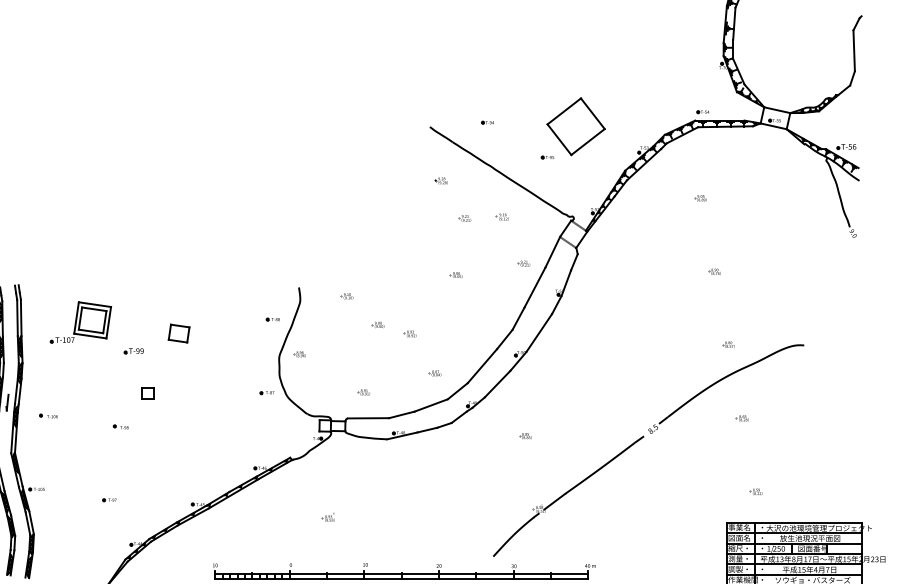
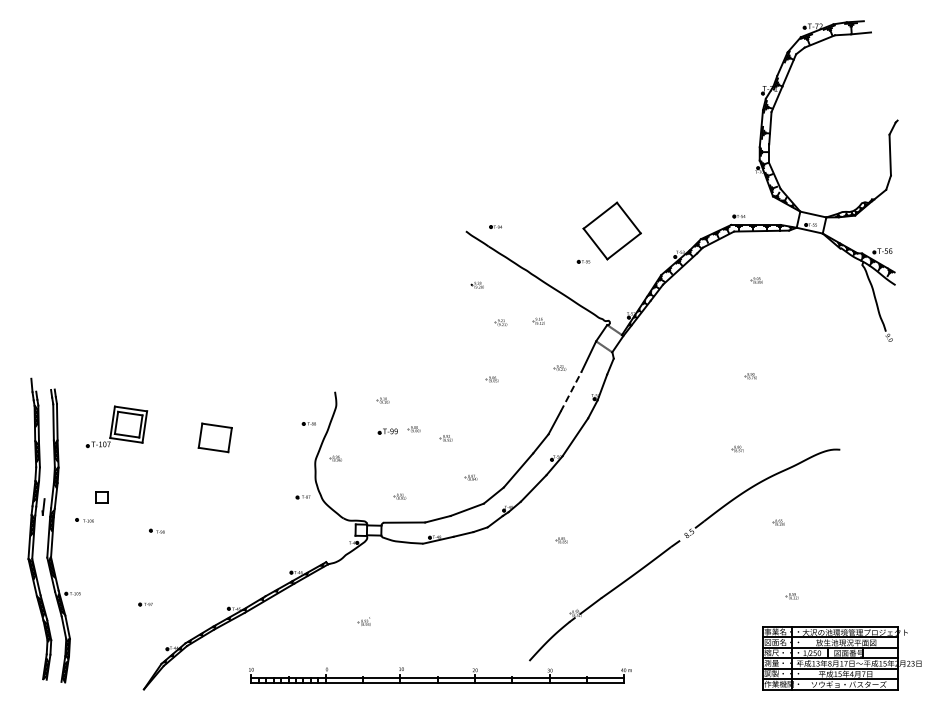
part: (487, 122) -> (495, 226), moved
part: (700, 198) -> (756, 280), moved
line: (535, 287) -> (571, 391), solid -> dashed
part: (178, 333) -> (214, 437), size x1.6
part: (728, 344) -> (737, 448), moved
part: (133, 351) -> (387, 431), moved
part: (147, 393) -> (101, 497), moved

